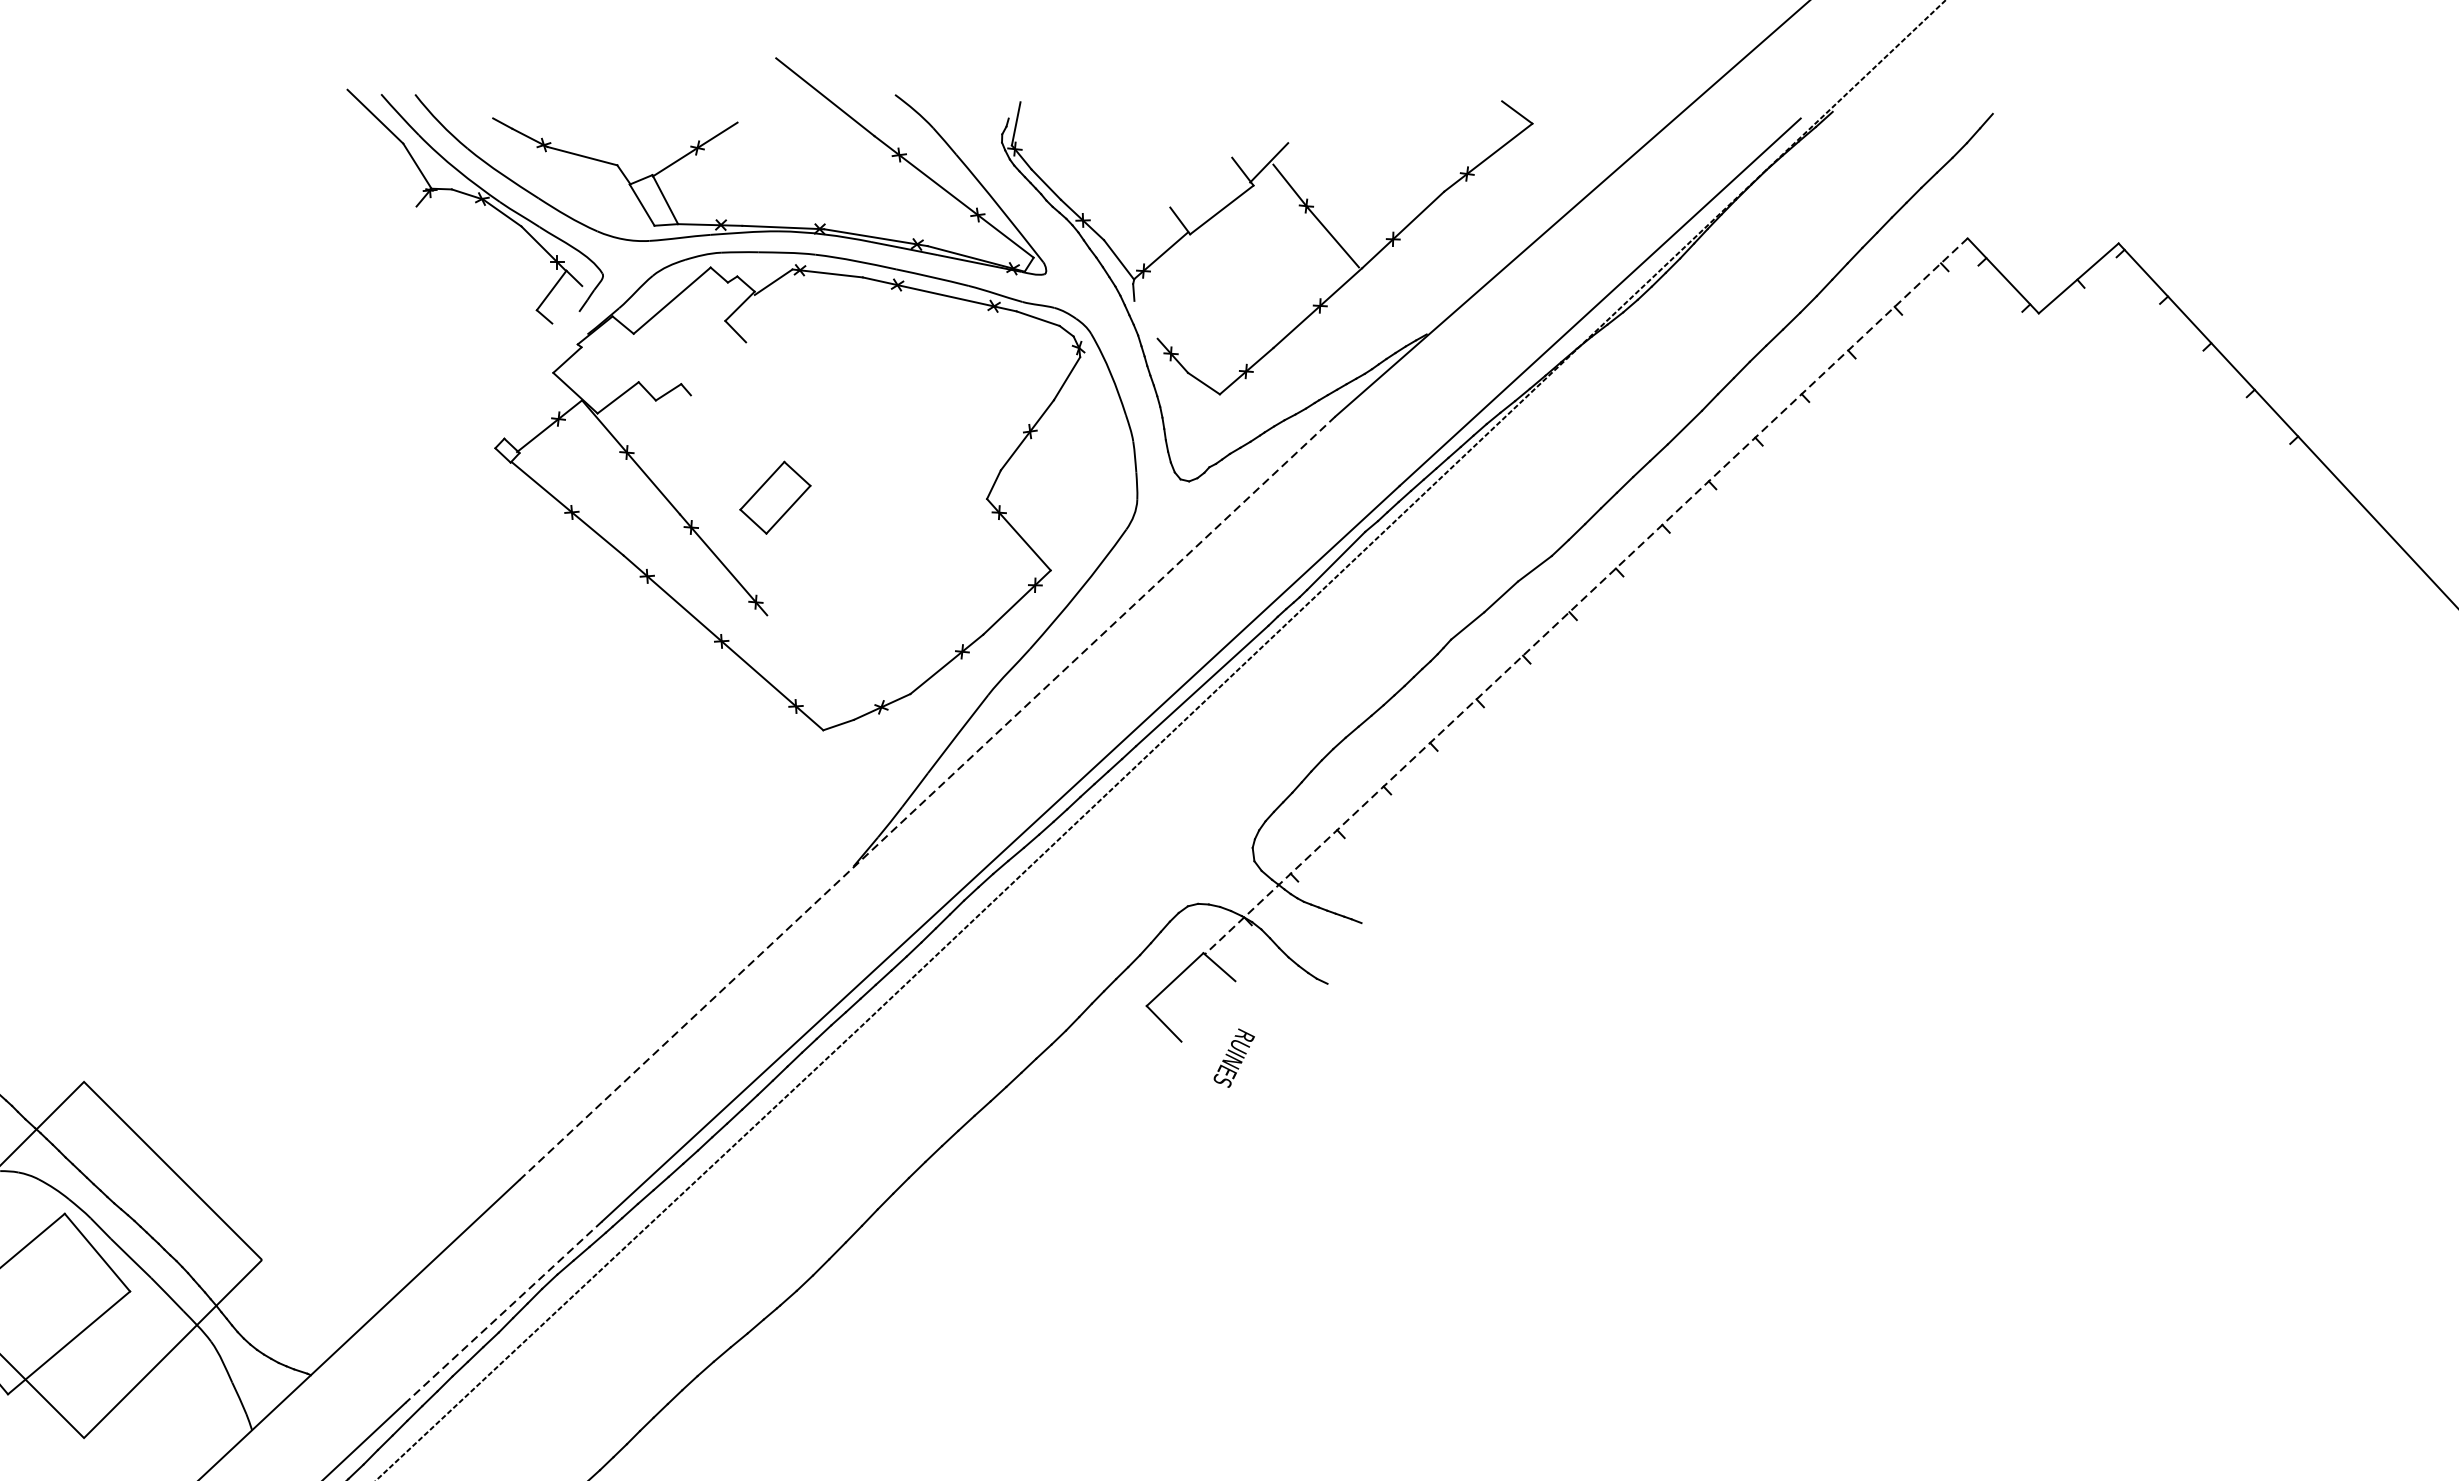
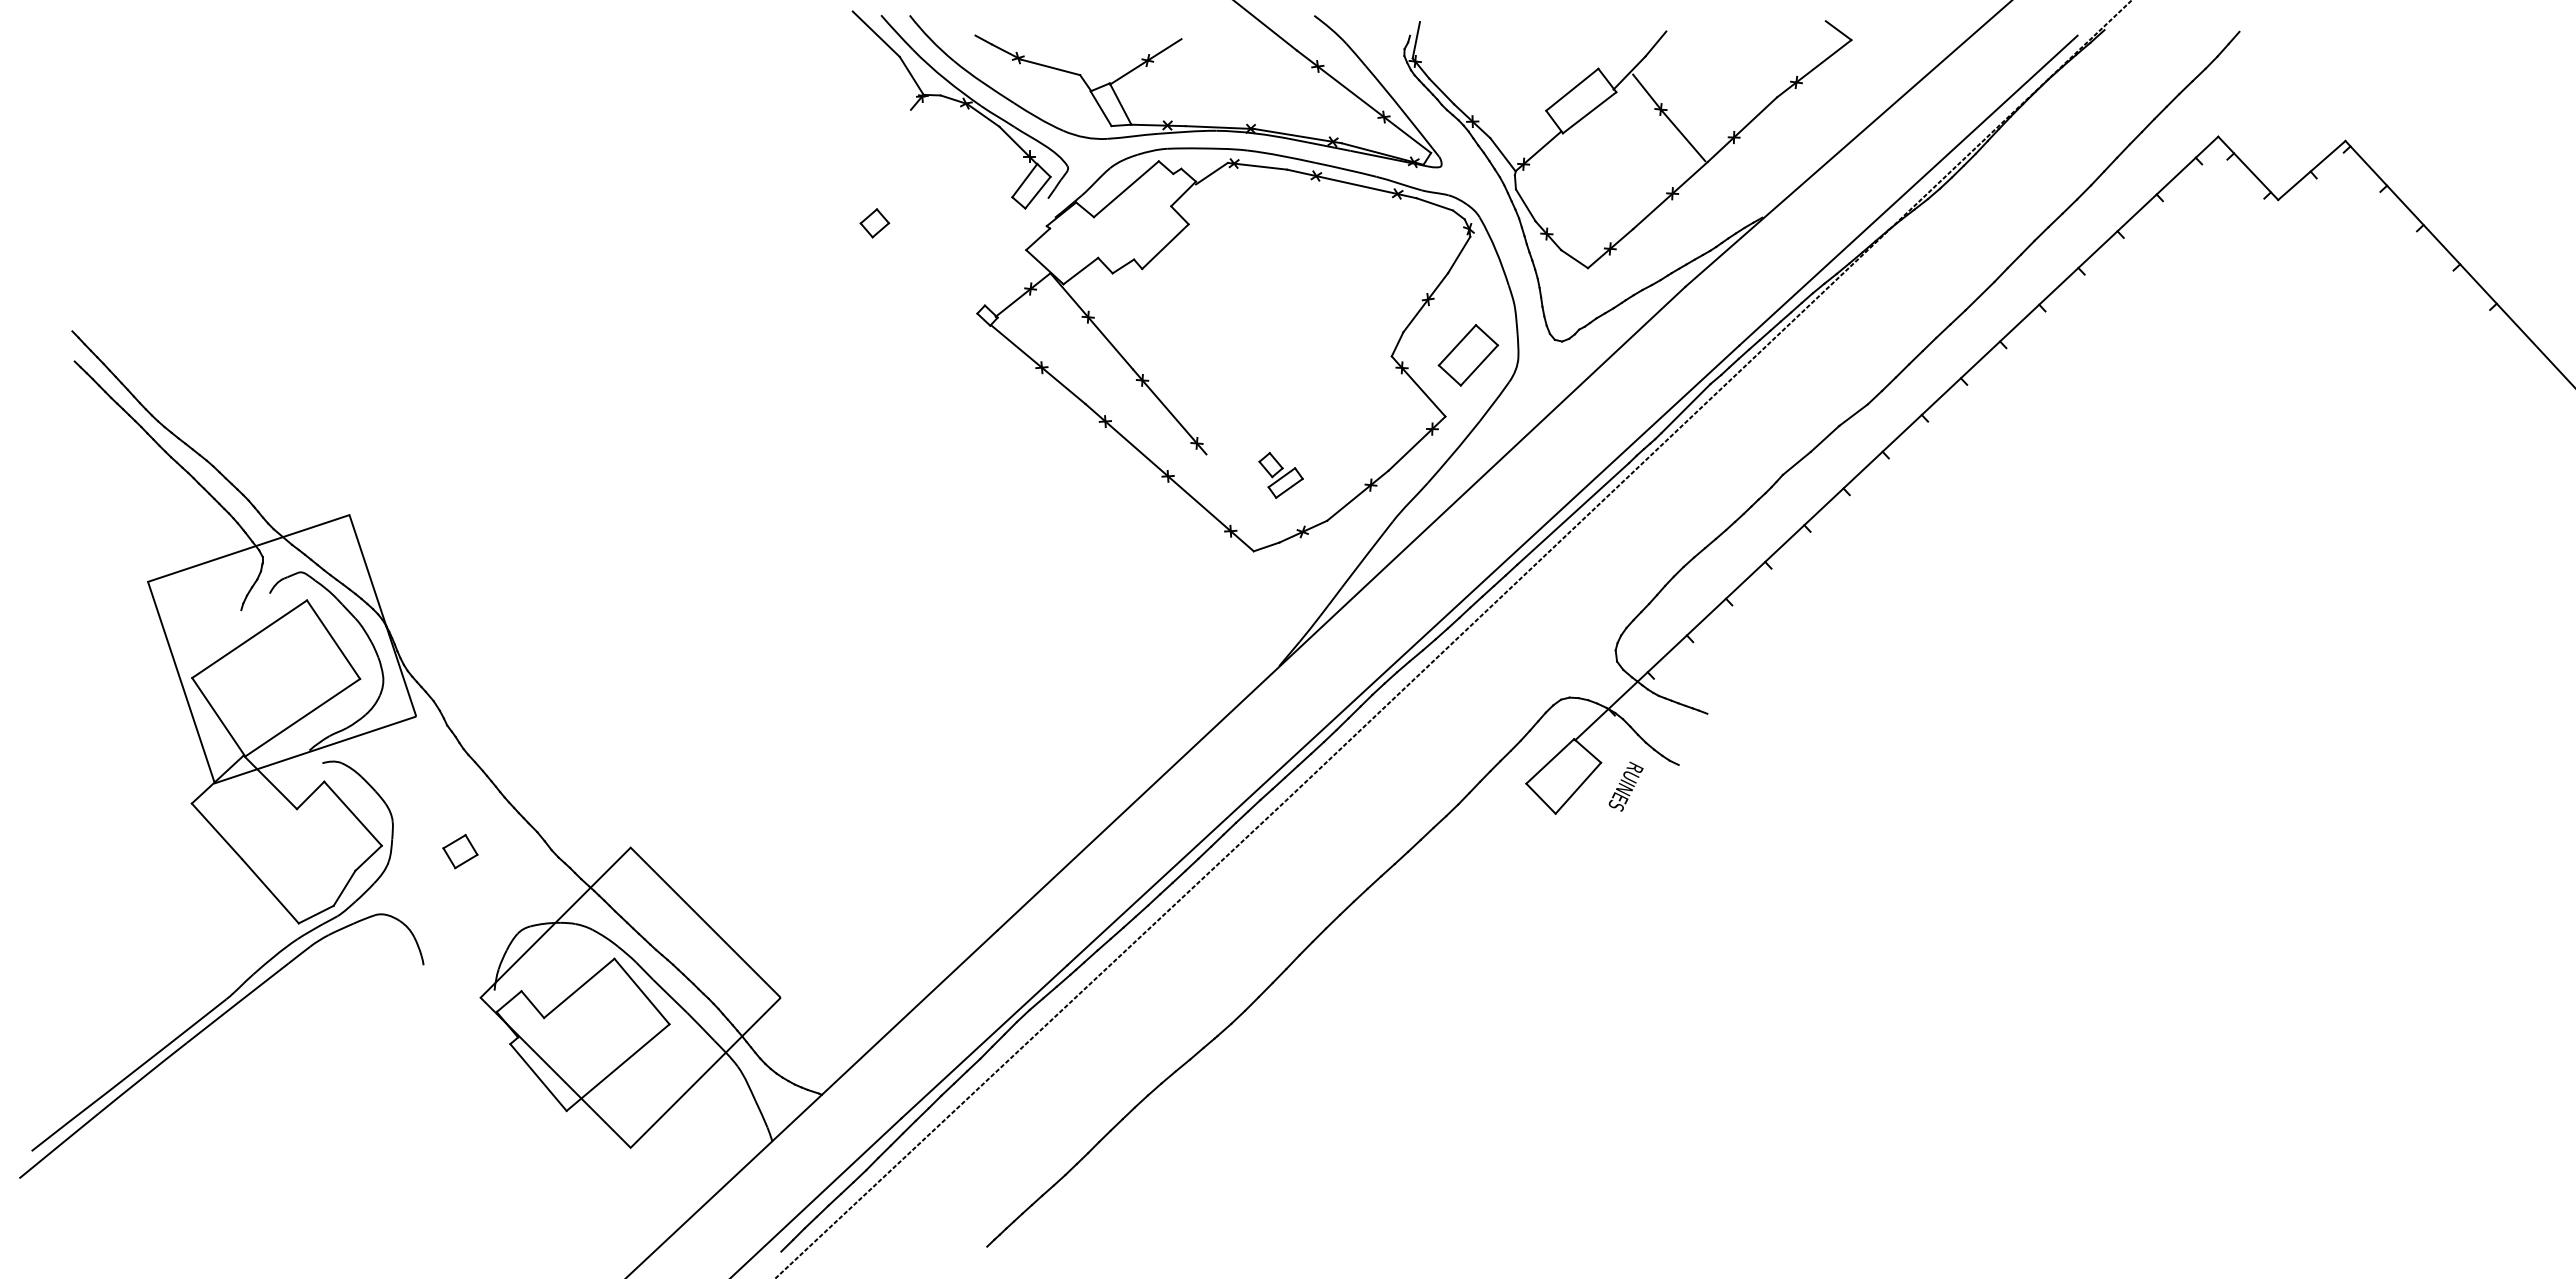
line: (1299, 127) -> (1655, 43), added
line: (1201, 182) -> (1572, 89), added
line: (566, 304) -> (1037, 192), added
line: (1145, 319) -> (1525, 205), added
part: (373, 341) -> (874, 223), added
line: (718, 368) -> (1165, 246), added
part: (775, 497) -> (1468, 355), moved
line: (1585, 596) -> (1896, 438), dashed -> solid
part: (855, 640) -> (1280, 475), added
line: (927, 798) -> (1341, 608), dashed -> solid
line: (1208, 1010) -> (1578, 787), added
text: (1233, 1057) -> (1625, 786), moved
line: (503, 1311) -> (984, 1041), dashed -> solid

